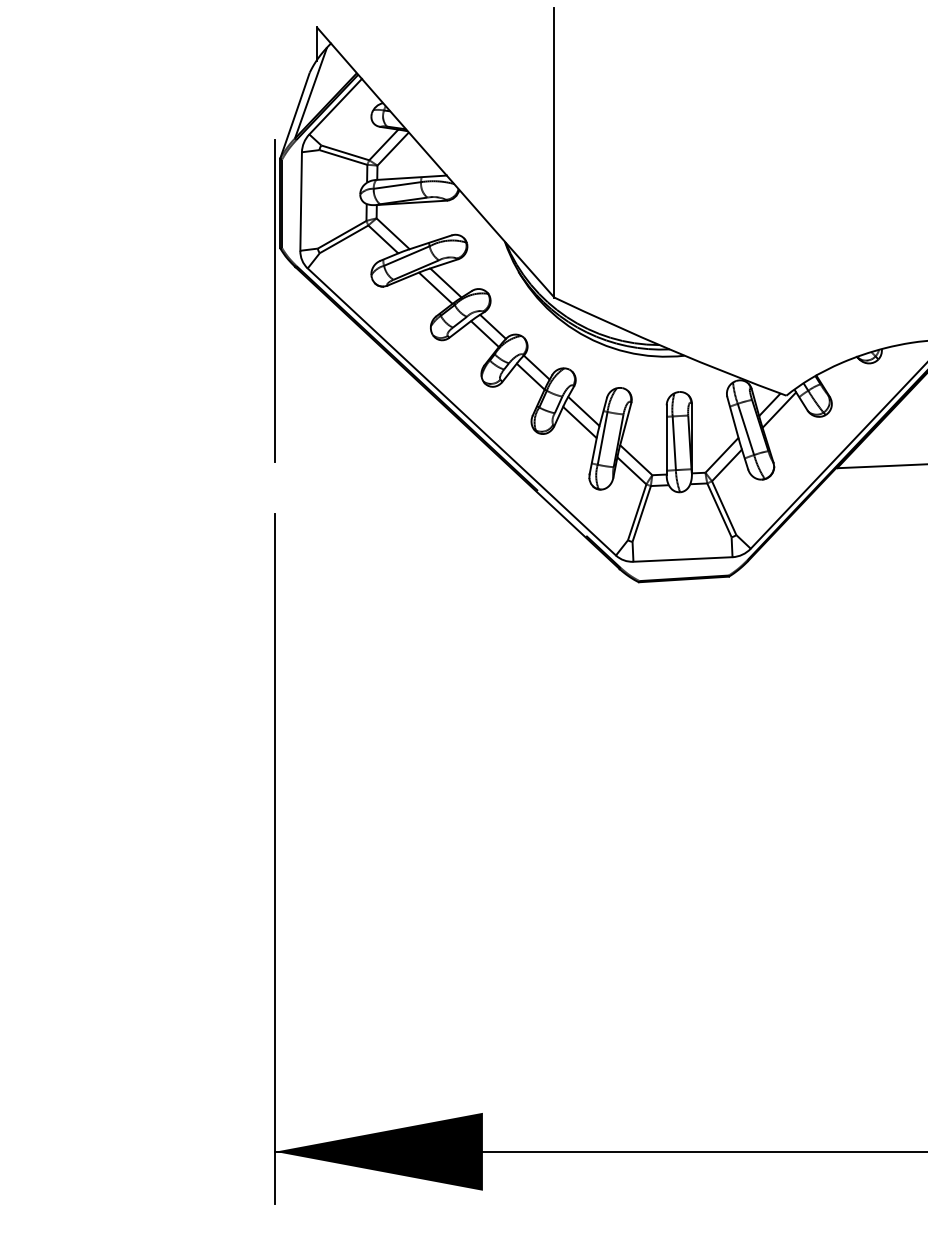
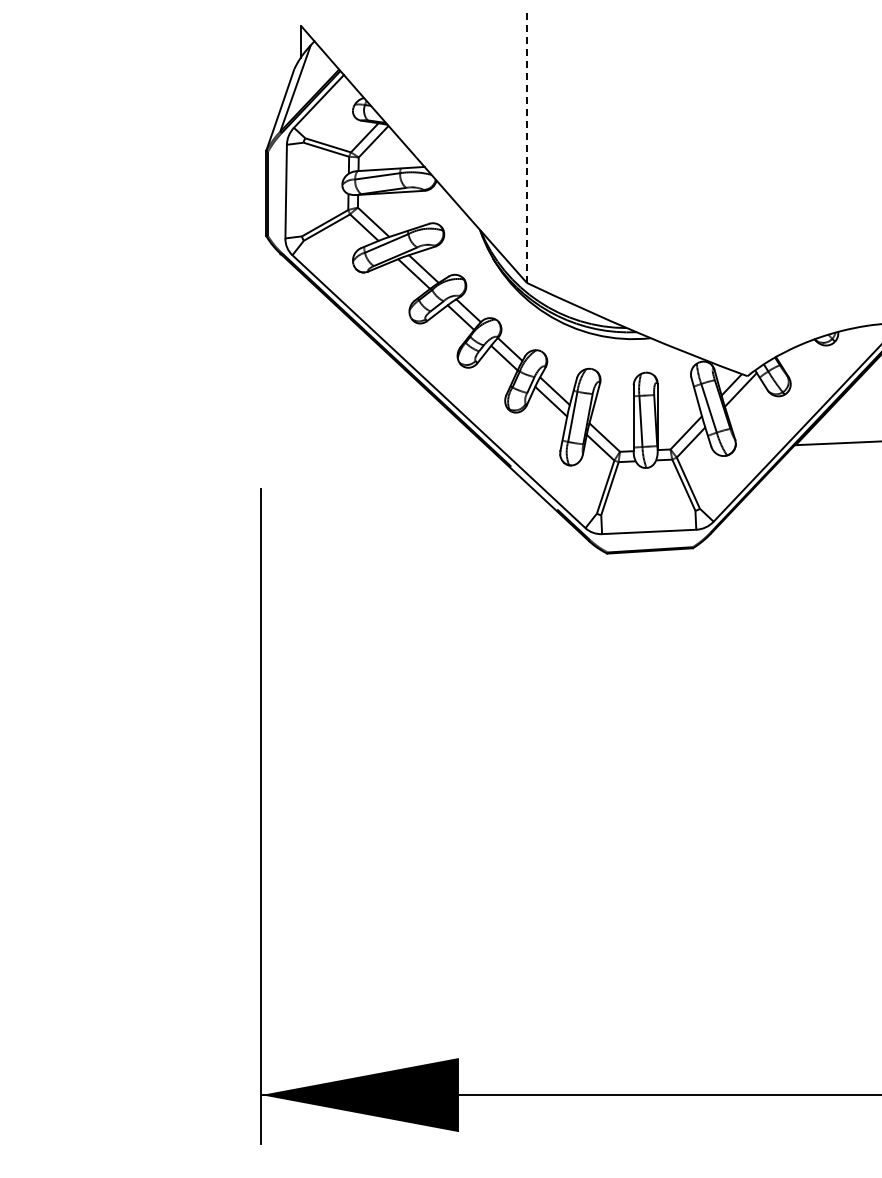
line: (553, 151) -> (526, 144), solid -> dashed
line: (275, 301) -> (261, 286), removed

